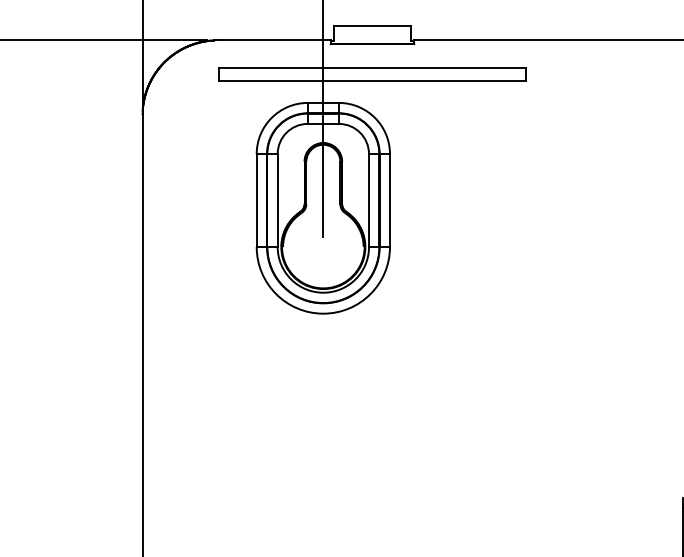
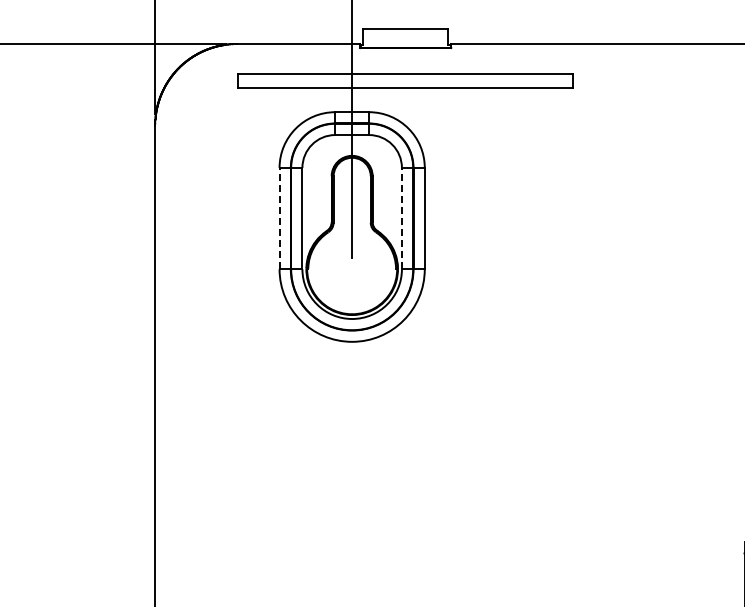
line: (256, 200) -> (279, 218), solid -> dashed
line: (368, 200) -> (401, 218), solid -> dashed

